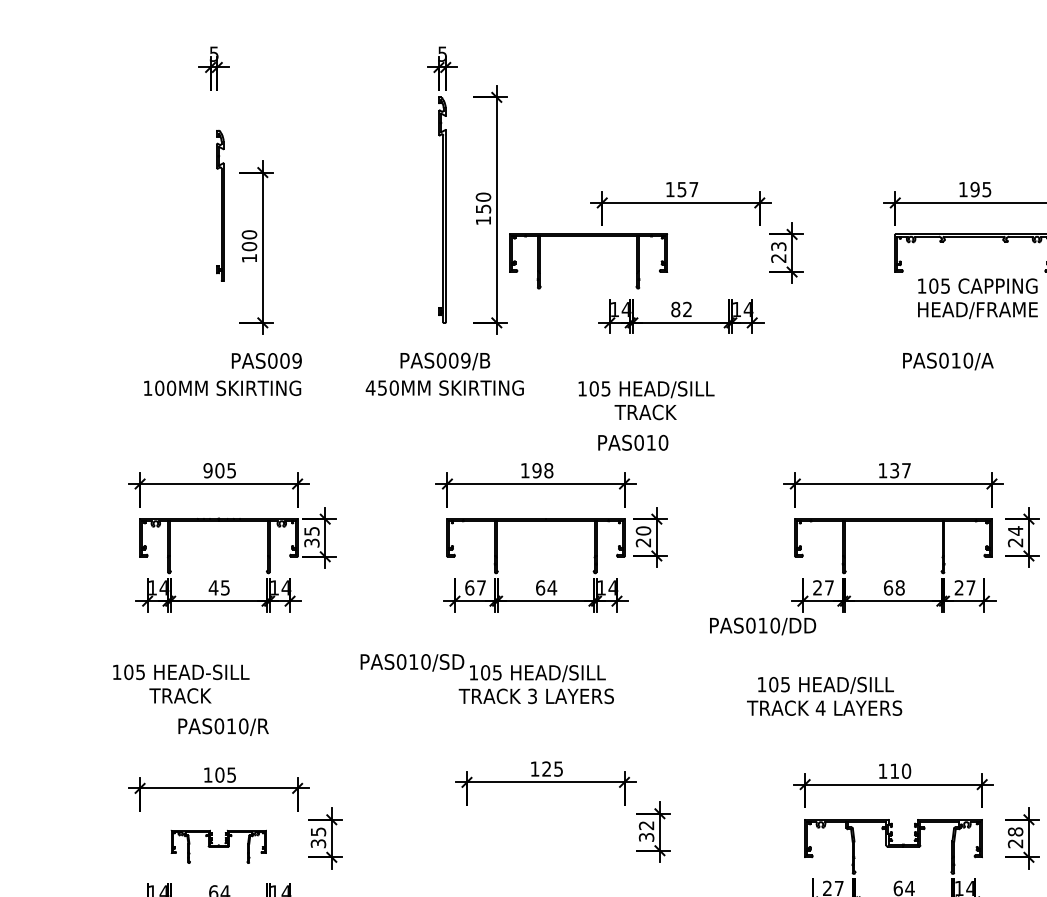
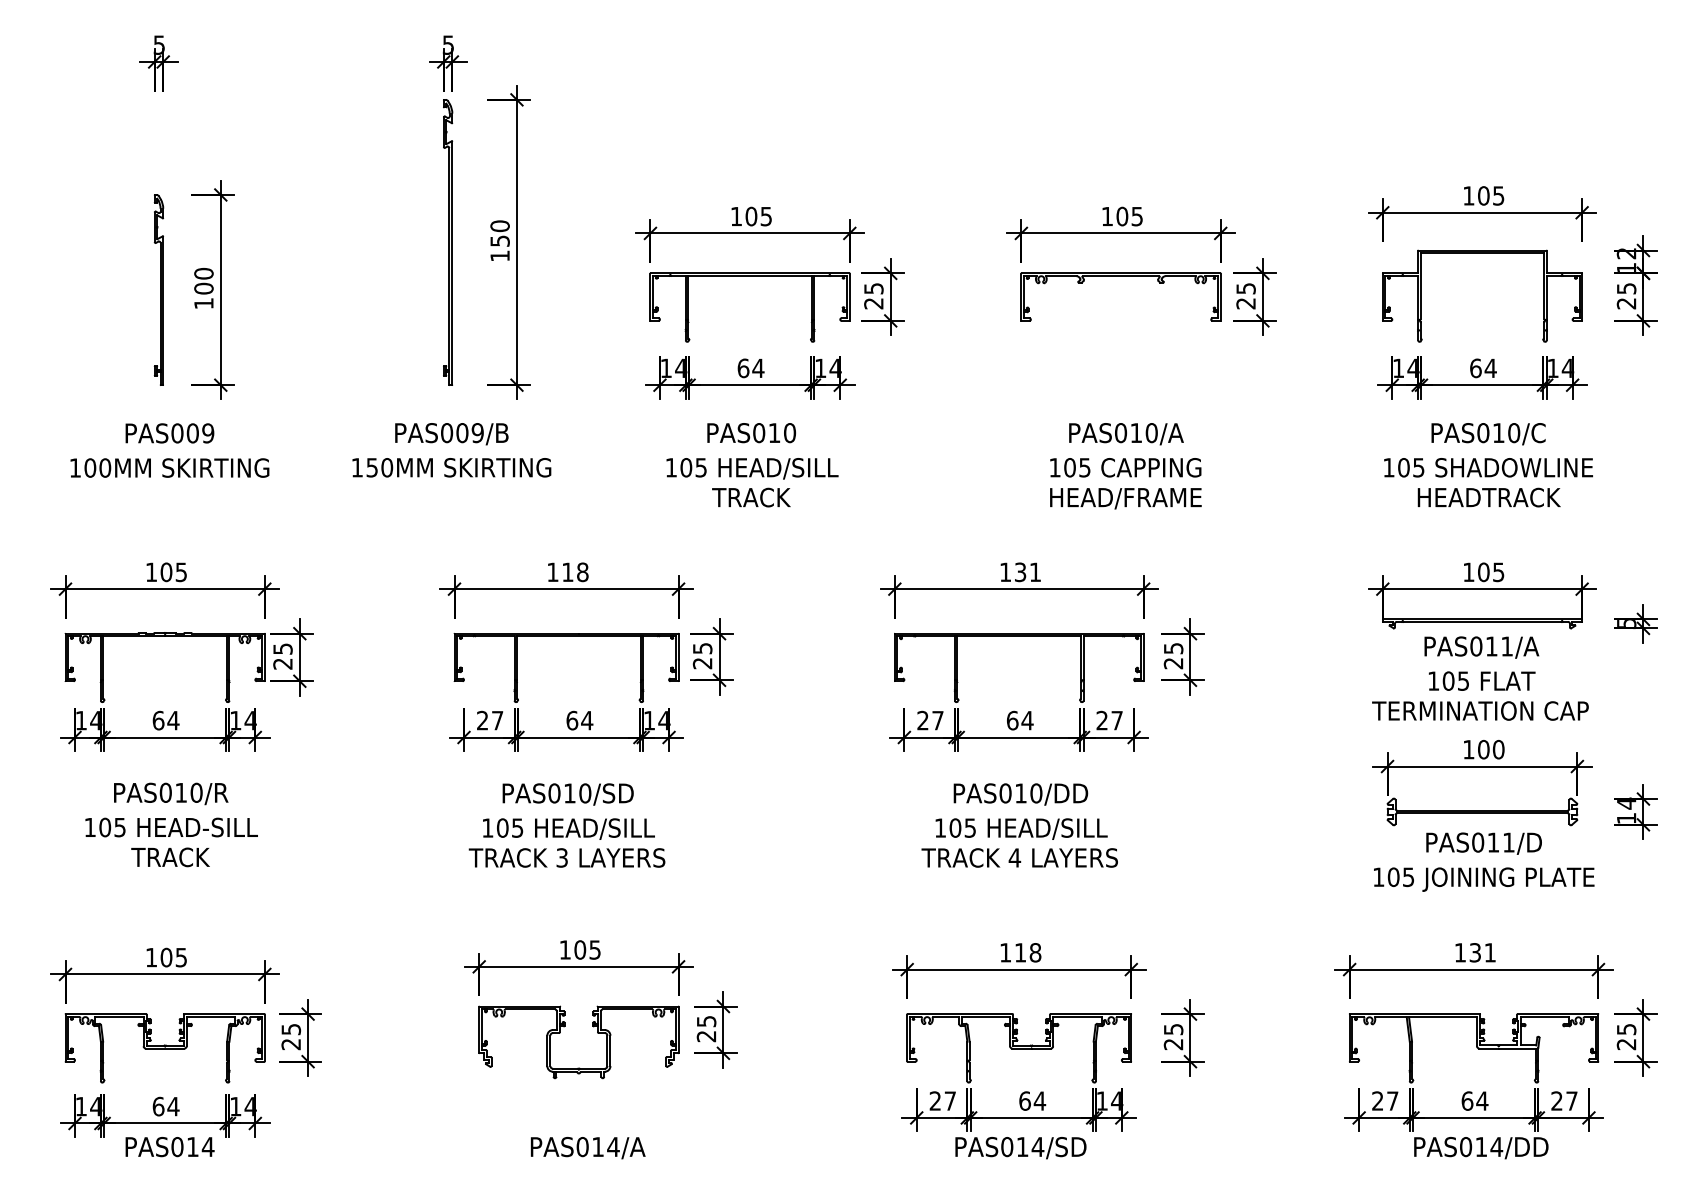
text: (687, 189) -> (758, 216), 157 -> 105
text: (975, 189) -> (1122, 216), 195 -> 105
part: (219, 205) -> (158, 289), moved
part: (588, 236) -> (749, 276), moved
text: (778, 246) -> (873, 288), 23 -> 25
text: (977, 298) -> (1125, 483), moved
text: (681, 309) -> (750, 368), 82 -> 64
text: (266, 361) -> (169, 433), moved
text: (948, 361) -> (1126, 434), moved
text: (370, 387) -> (357, 467), 450MM -> 150MM
text: (646, 400) -> (752, 482), moved
text: (633, 443) -> (751, 433), moved
text: (208, 470) -> (151, 572), 905 -> 105
text: (536, 470) -> (567, 572), 198 -> 118
text: (906, 470) -> (1035, 571), 137 -> 131
text: (643, 530) -> (702, 648), 20 -> 25
text: (1015, 530) -> (1173, 648), 24 -> 25
text: (311, 542) -> (282, 663), 35 -> 25
text: (219, 587) -> (165, 720), 45 -> 64
text: (469, 587) -> (482, 720), 67 -> 27
text: (900, 587) -> (1027, 720), 68 -> 64
text: (762, 626) -> (1020, 794), moved
text: (411, 662) -> (567, 794), moved
text: (181, 684) -> (171, 842), moved
text: (824, 696) -> (1019, 842), moved
text: (223, 726) -> (171, 793), moved
text: (547, 768) -> (580, 949), 125 -> 105
text: (906, 771) -> (1035, 952), 110 -> 118
text: (646, 831) -> (706, 1029), 32 -> 25
text: (1015, 831) -> (1173, 1029), 28 -> 25
part: (531, 835) -> (560, 1033), added
text: (318, 843) -> (291, 1044), 35 -> 25
part: (218, 846) -> (164, 1048), size x1.67

